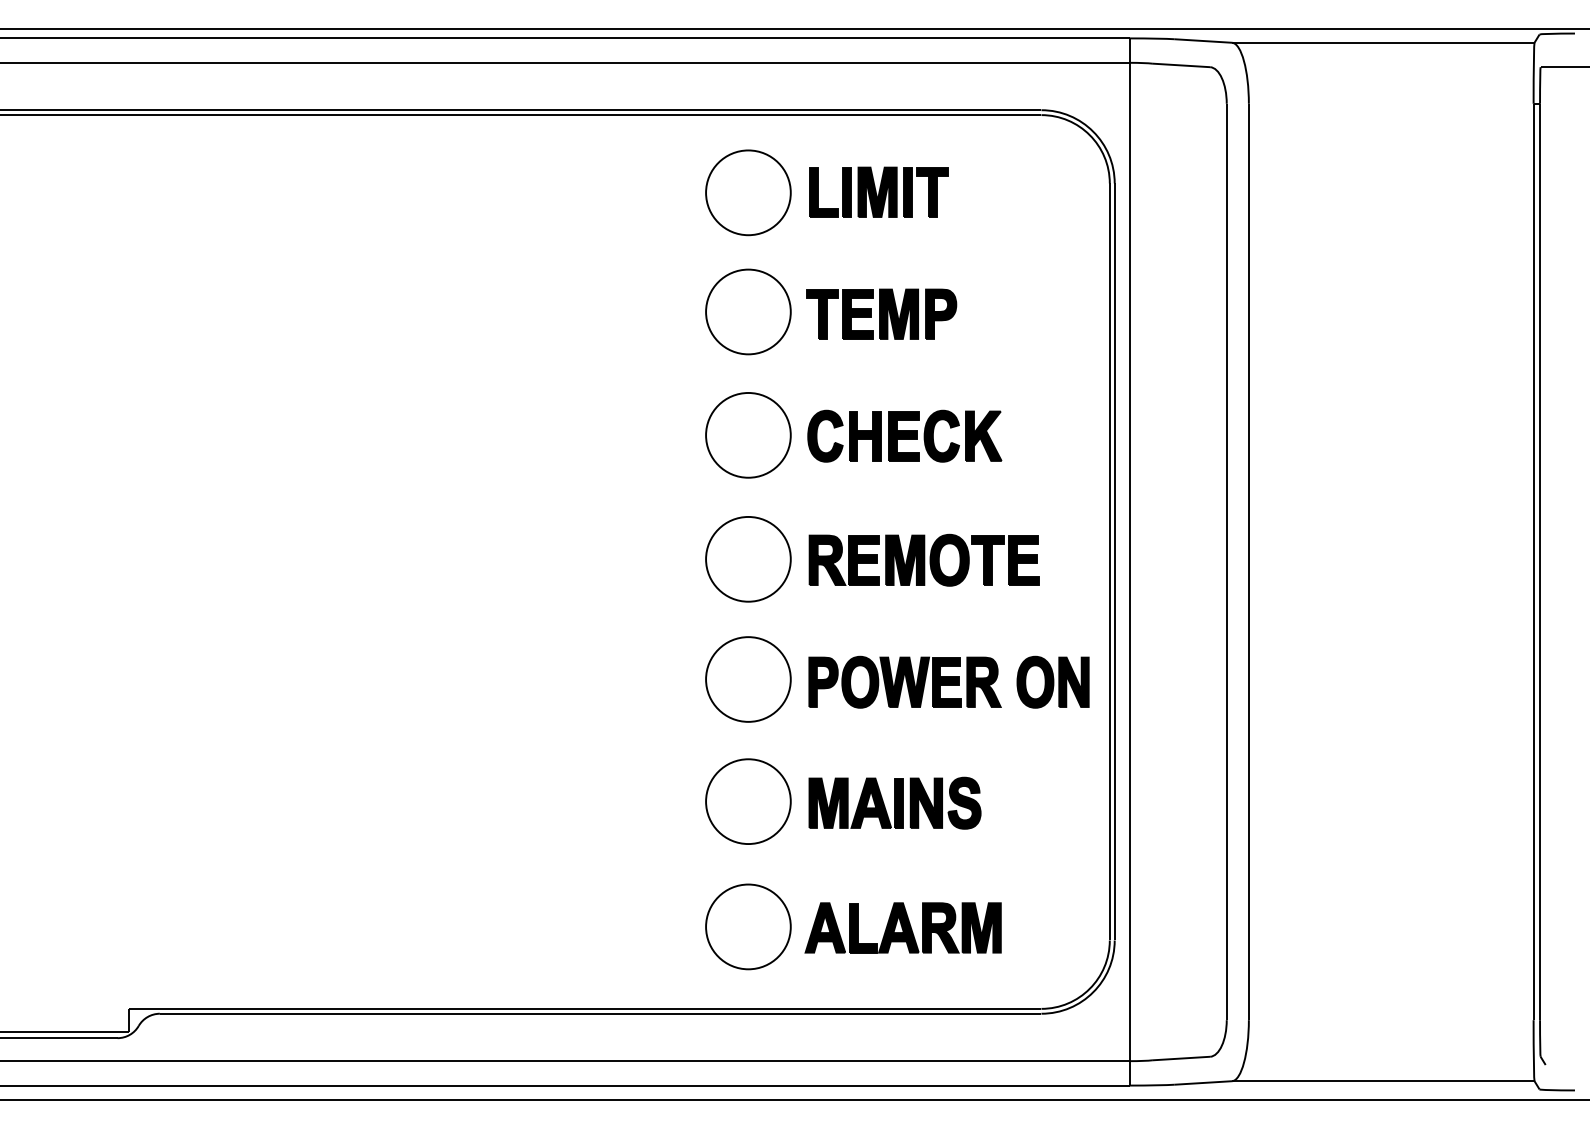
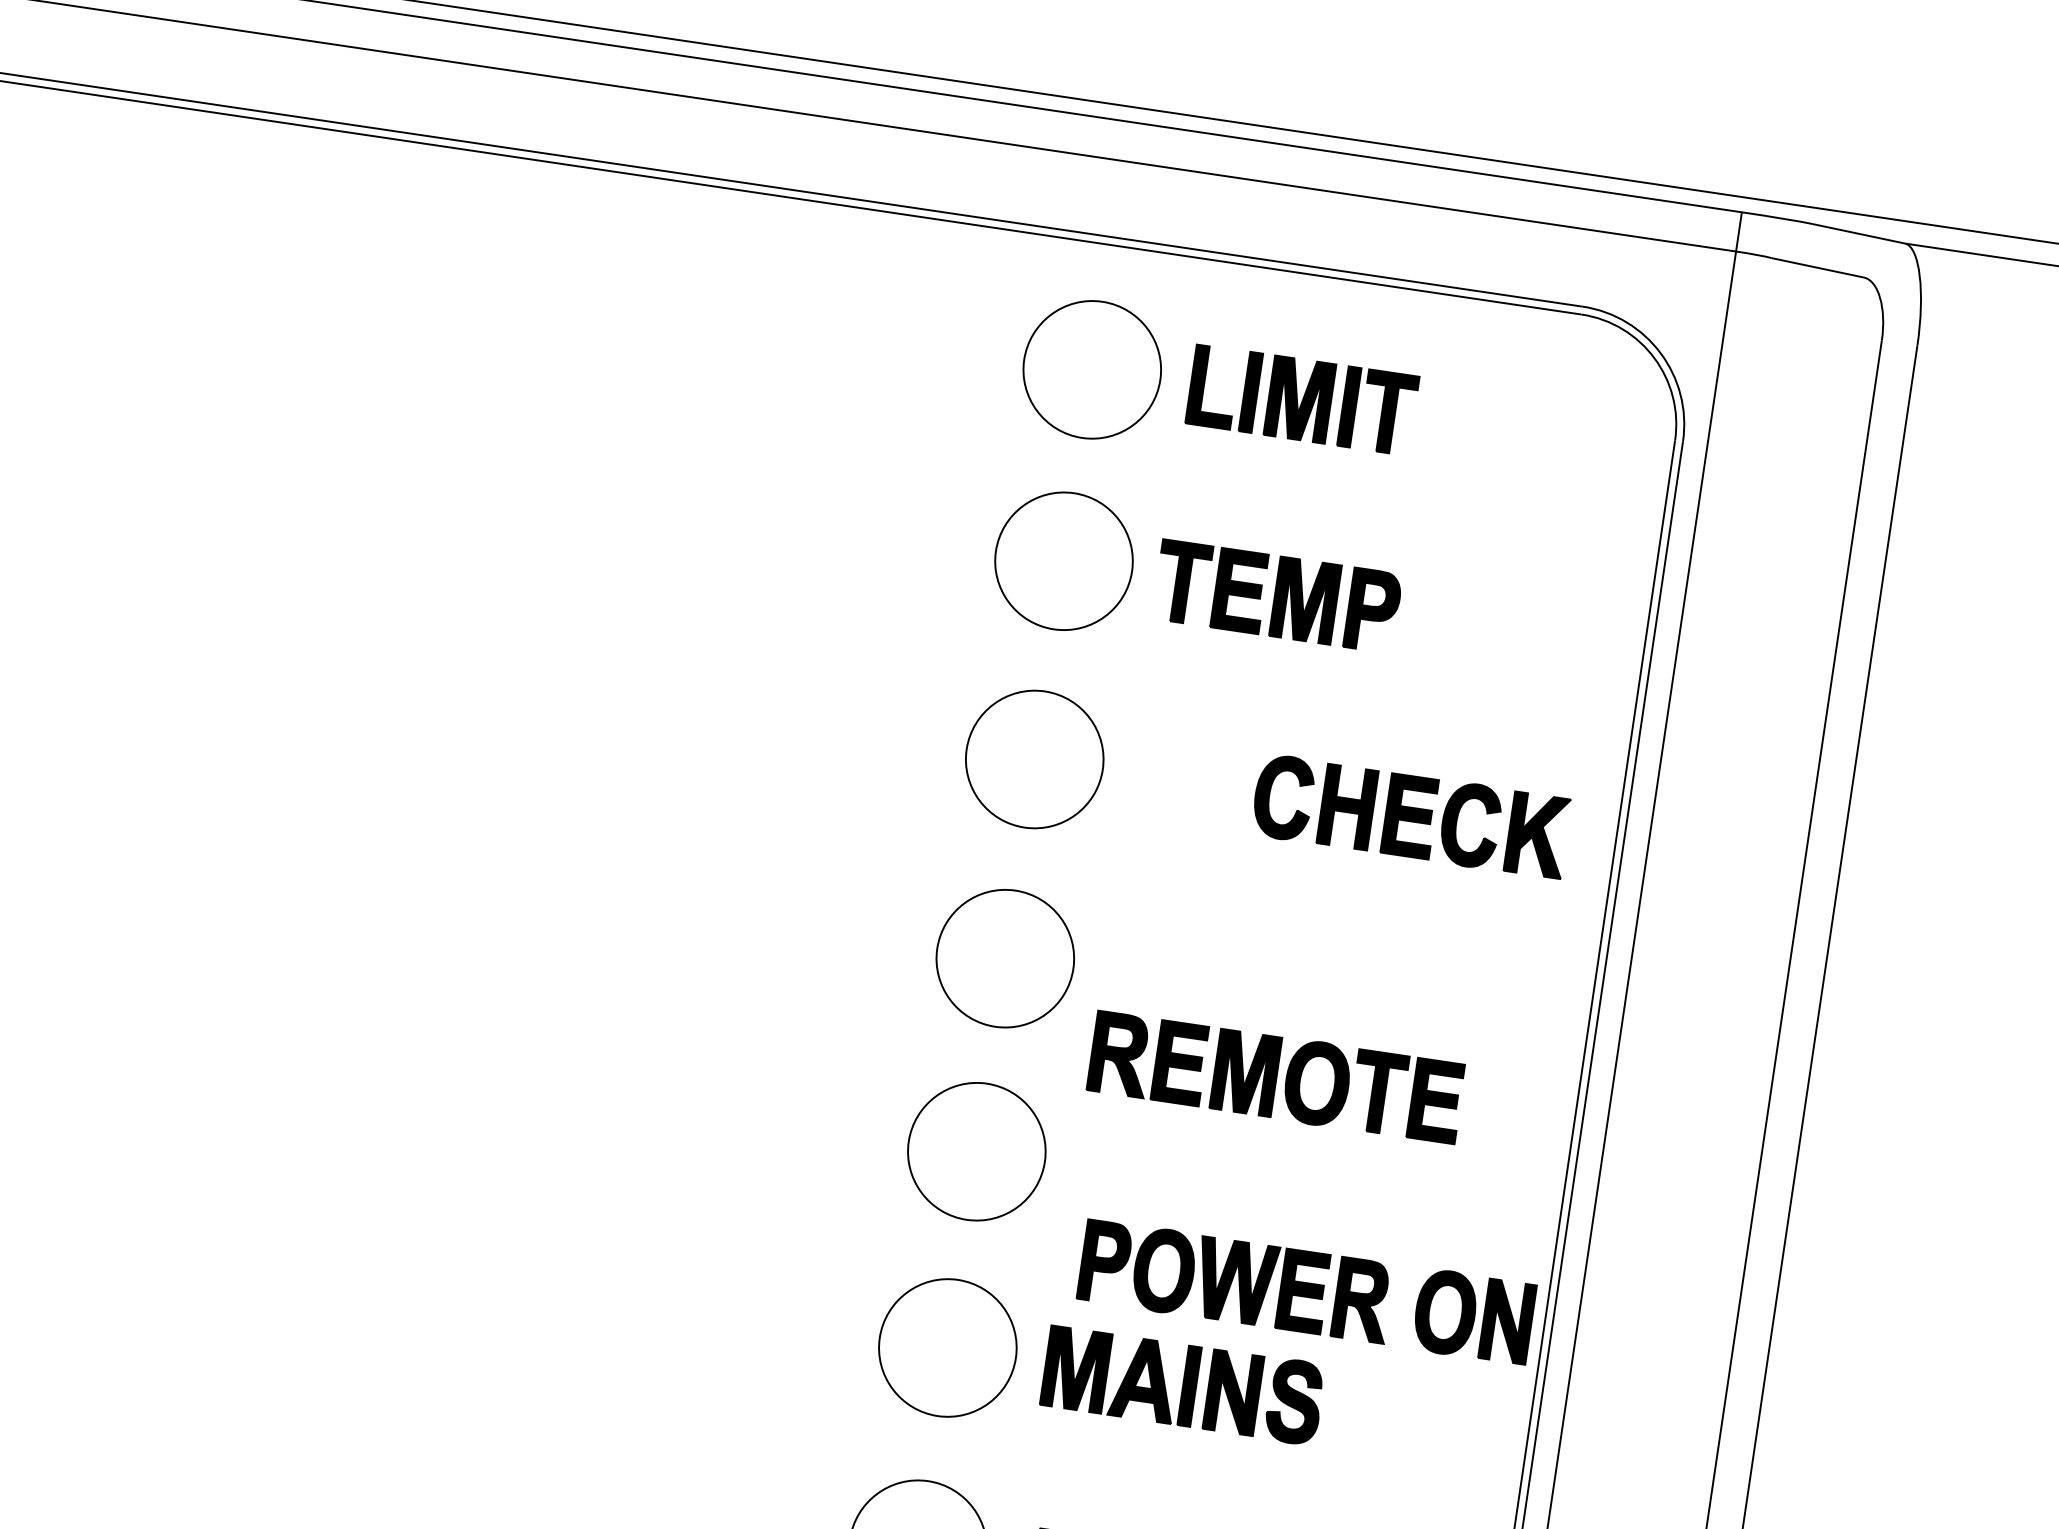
part: (904, 435) -> (1410, 815), moved
part: (923, 559) -> (1275, 1075), moved
part: (948, 681) -> (1306, 1290), moved

